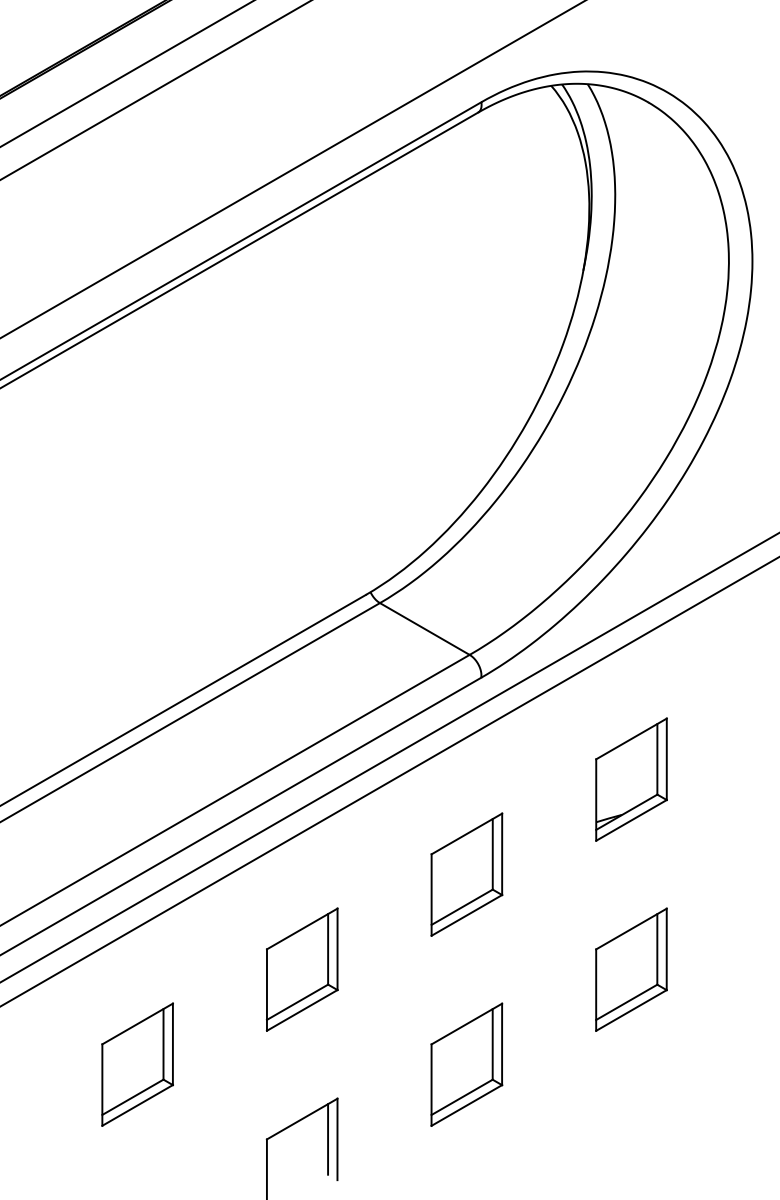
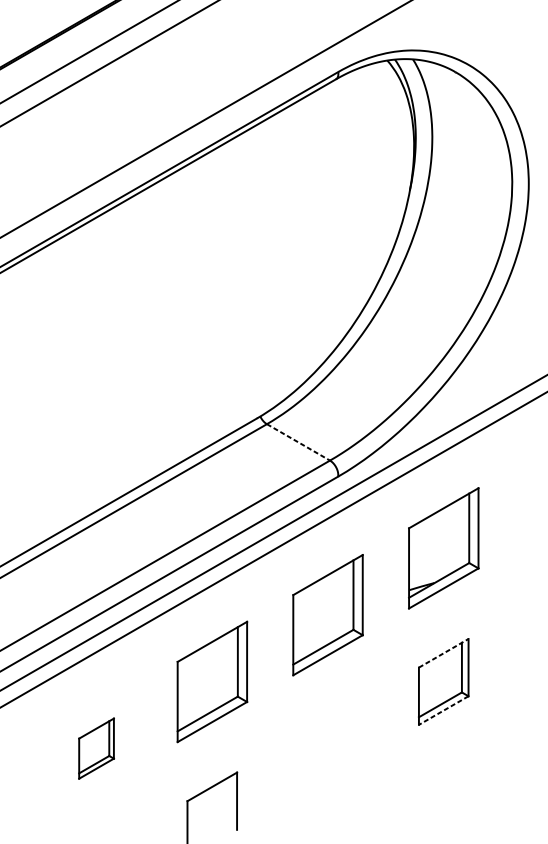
line: (424, 629) -> (298, 442), solid -> dashed
part: (631, 779) -> (443, 548), size x1.4
part: (466, 874) -> (327, 614), size x1.4
line: (631, 929) -> (443, 653), solid -> dashed
part: (301, 969) -> (211, 681), size x1.4
line: (631, 1010) -> (443, 710), solid -> dashed
part: (137, 1064) -> (96, 748), size x0.7
part: (466, 1064) -> (327, 748), removed
line: (328, 1139) -> (230, 801), removed

